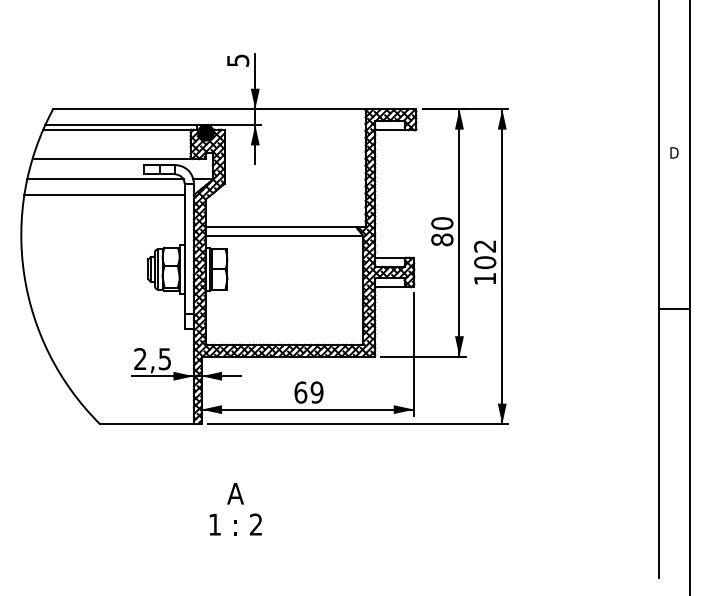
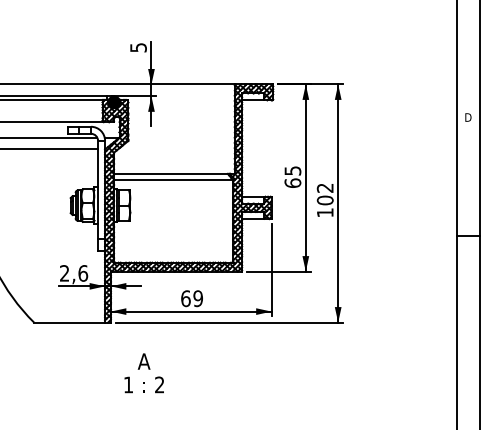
text: (442, 231) -> (293, 176), 80 -> 65
text: (164, 359) -> (82, 273), 2,5 -> 2,6
text: (235, 509) -> (144, 373), moved

